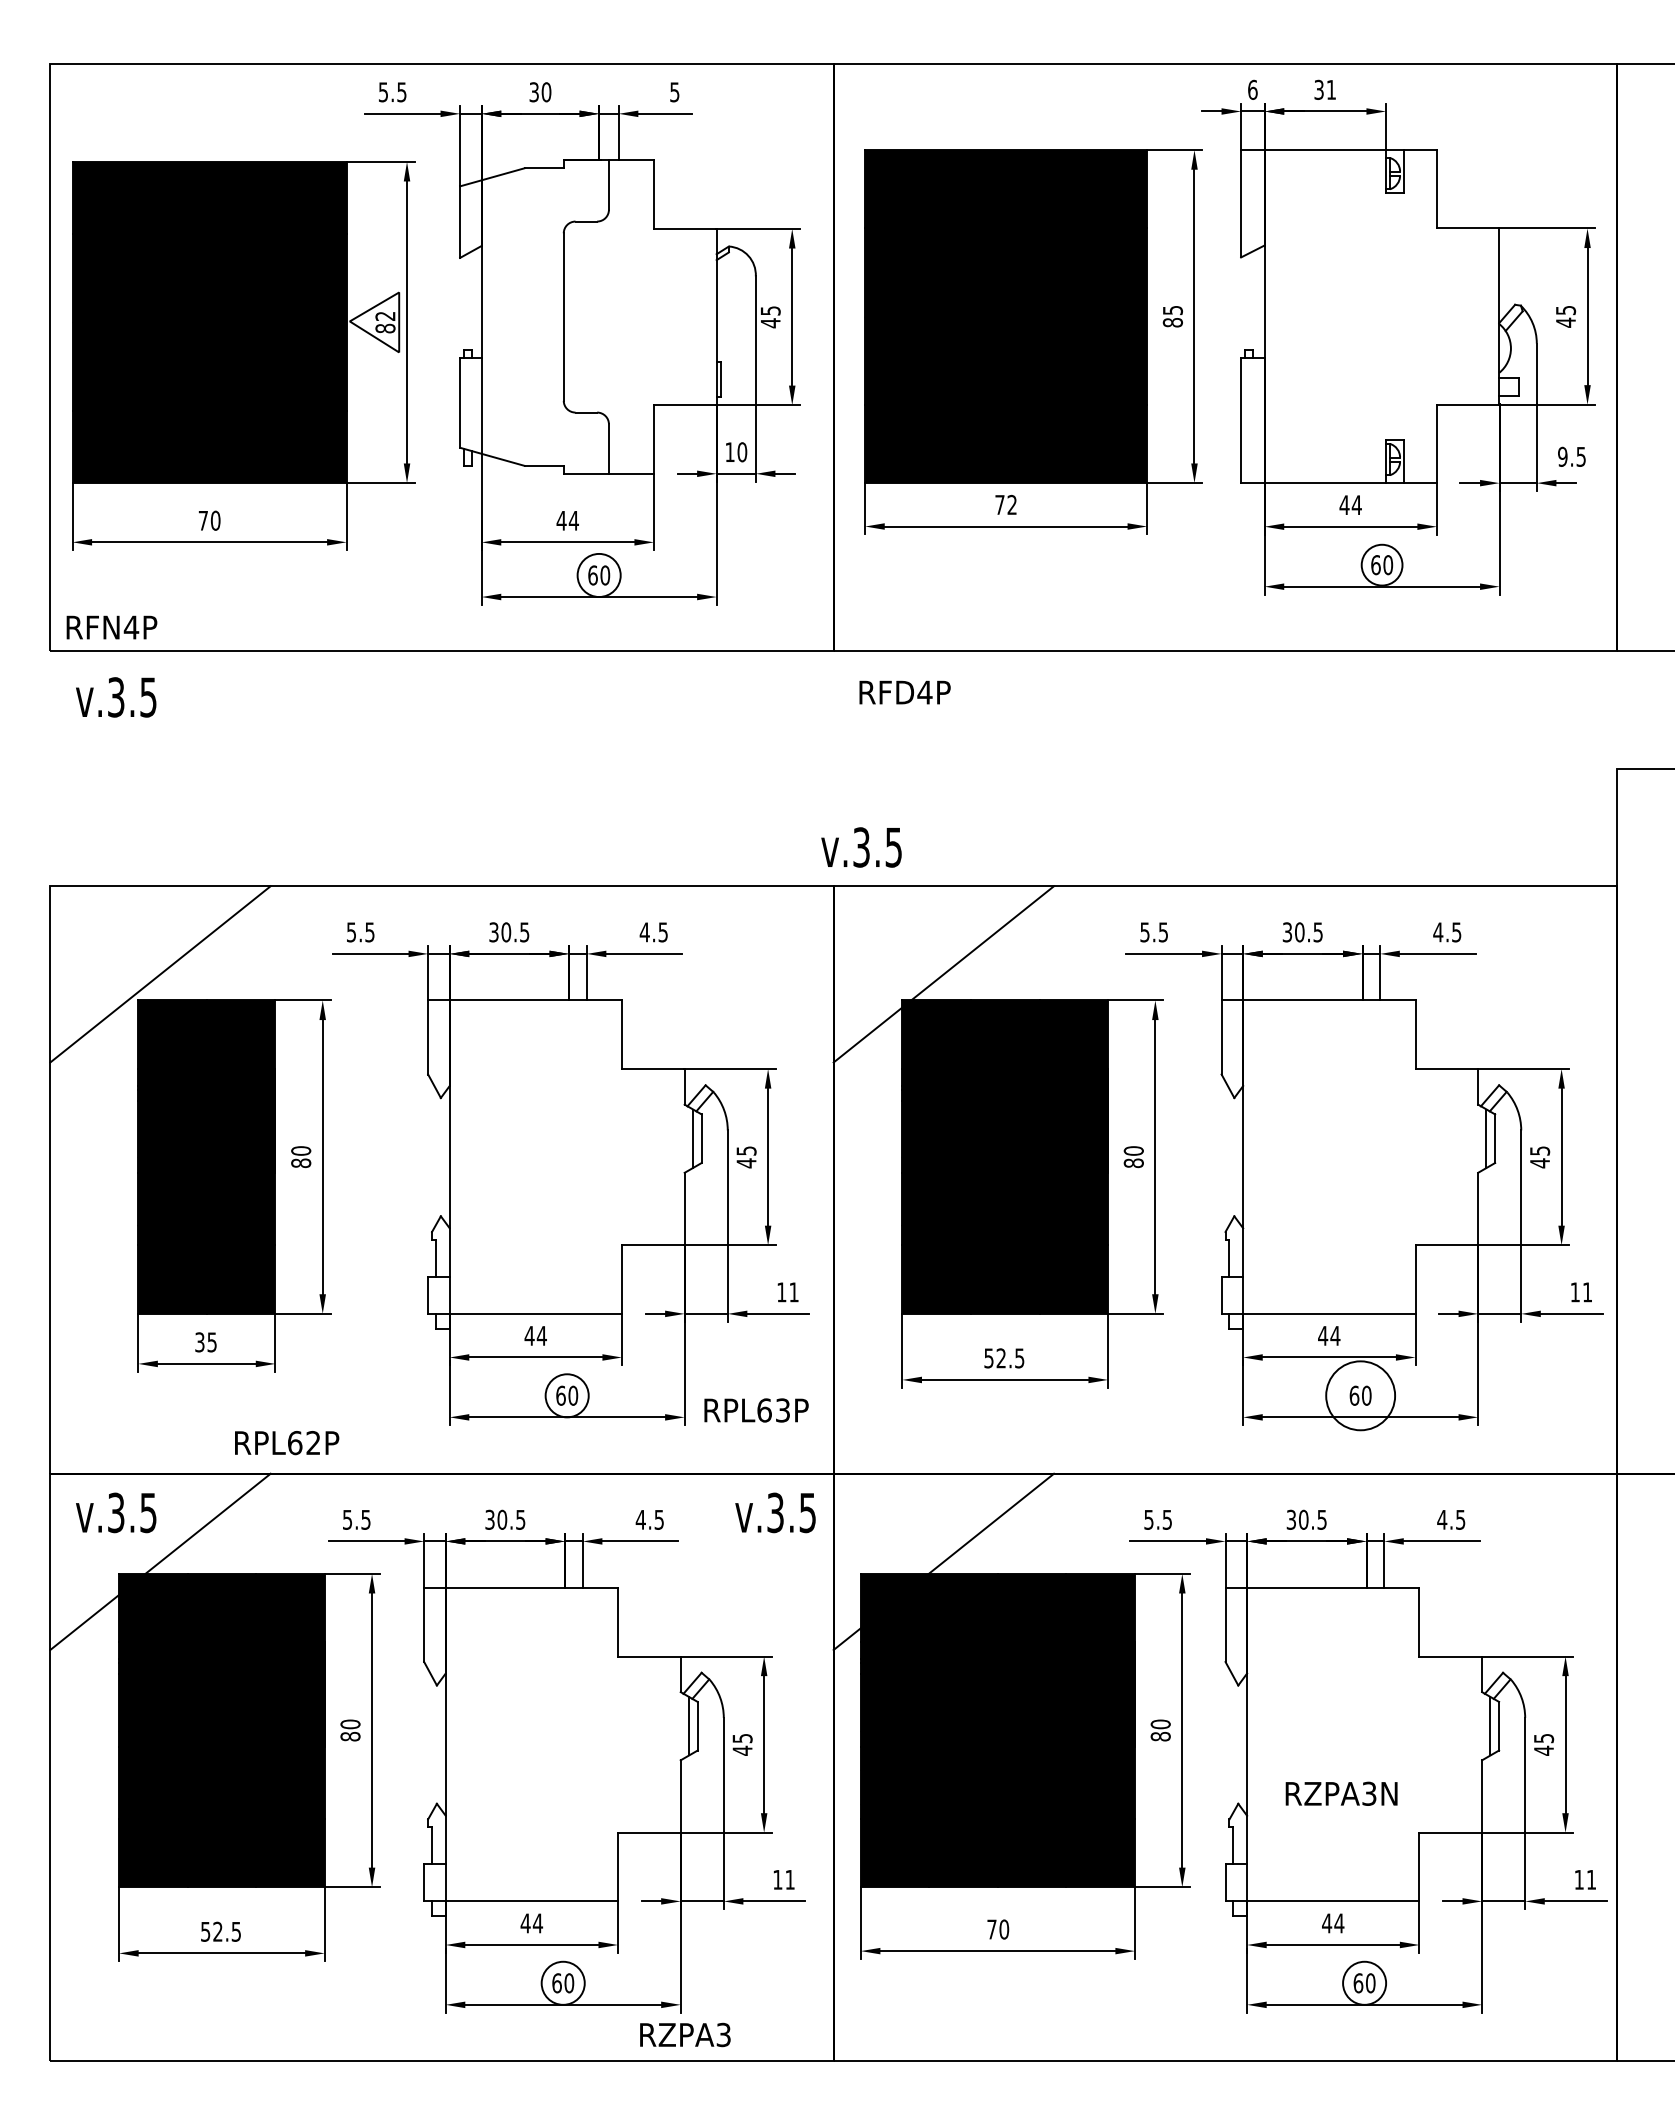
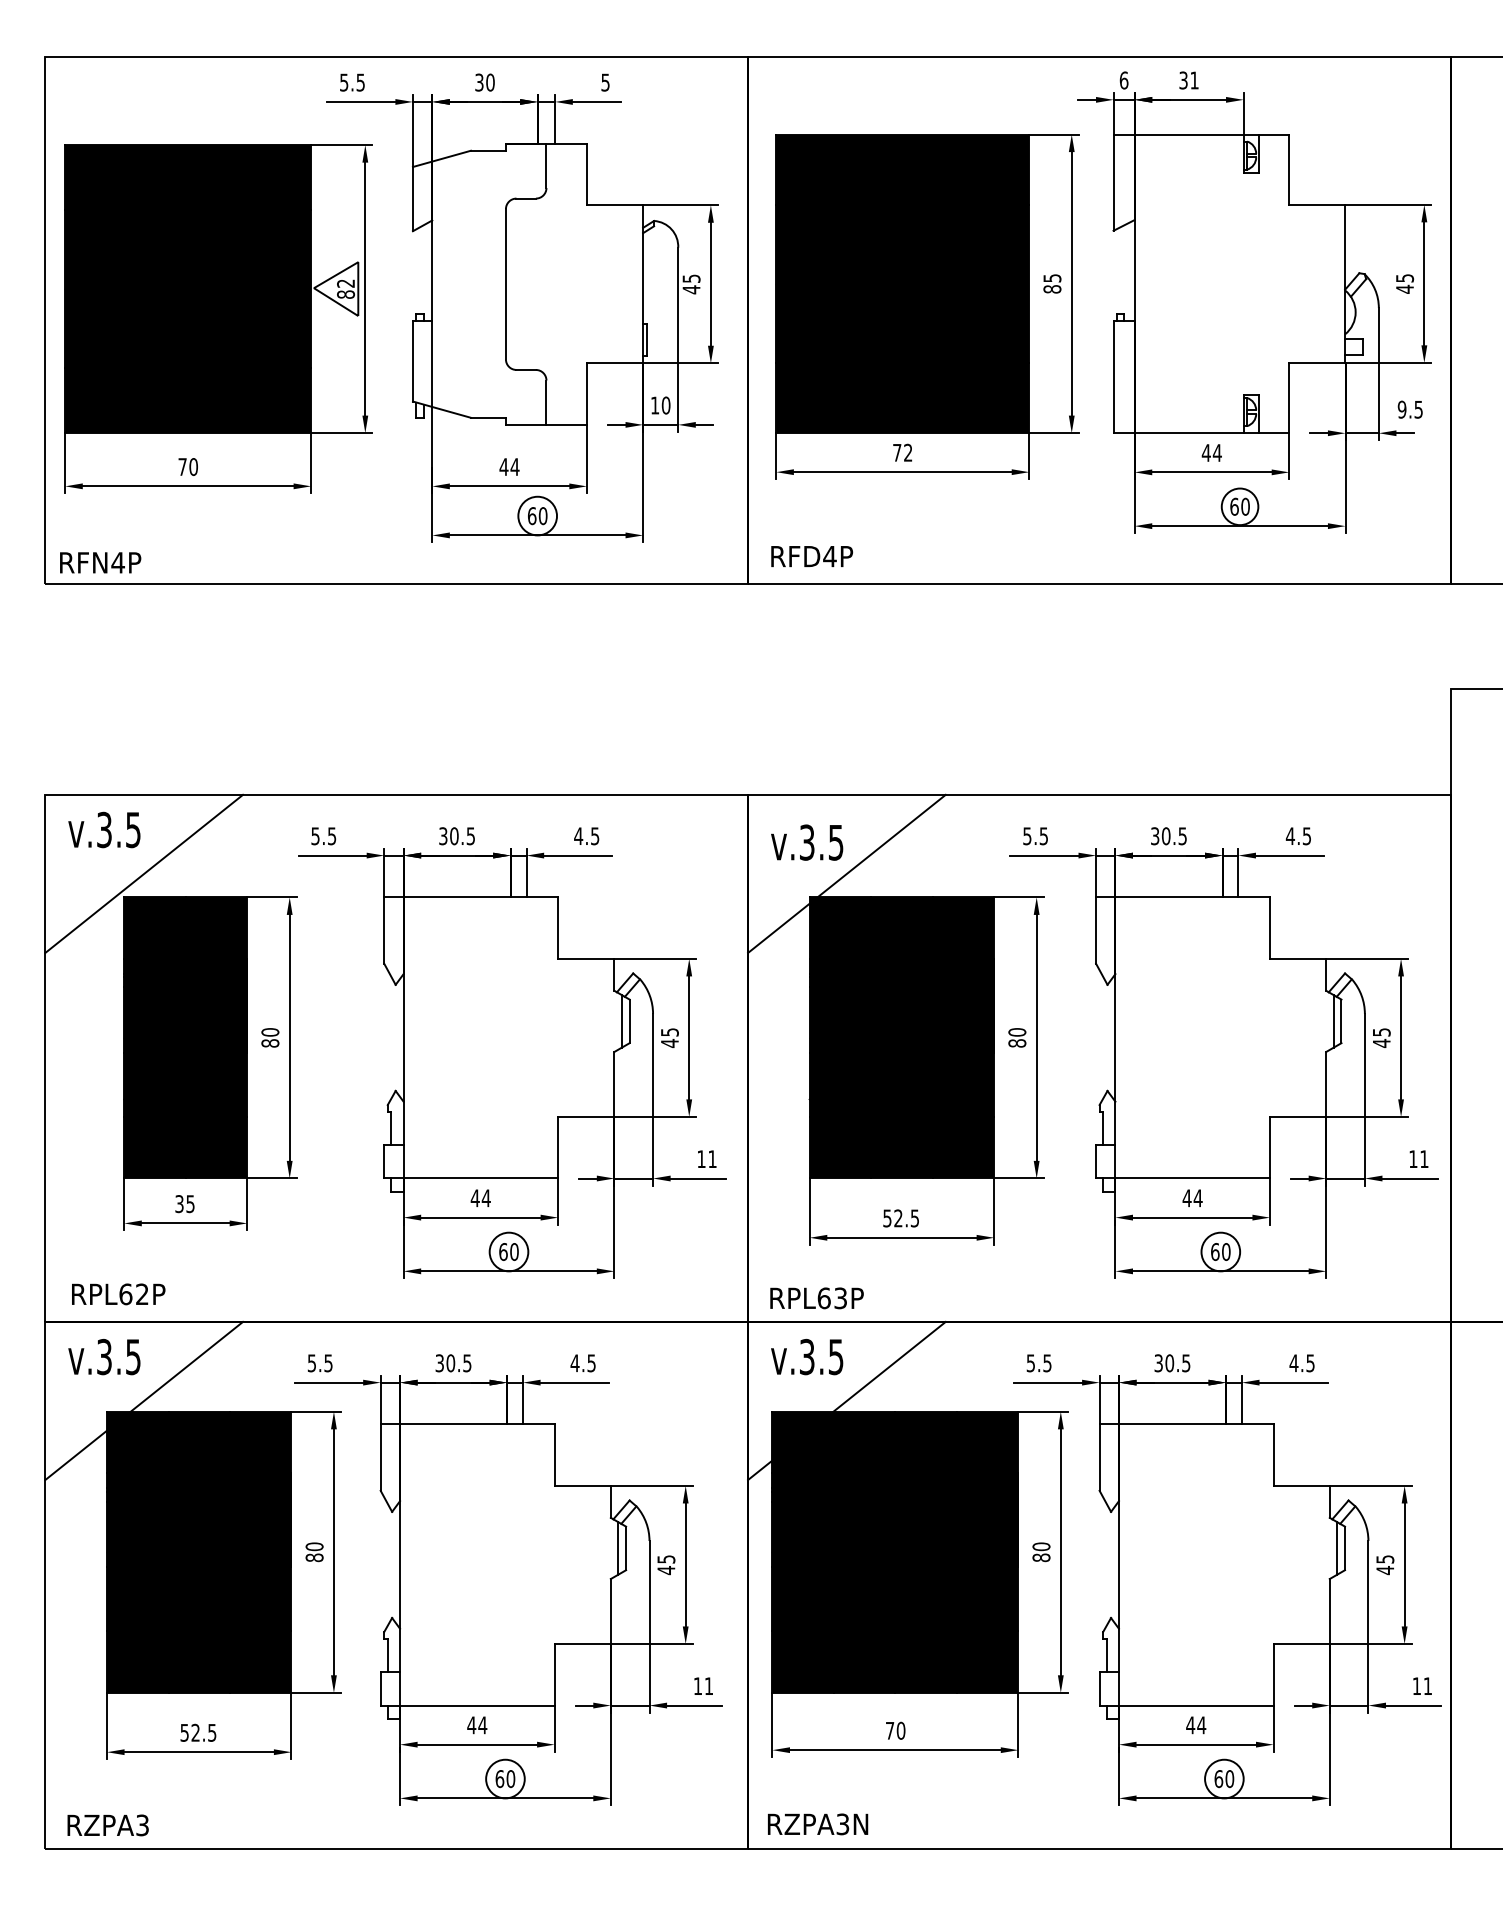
text: (904, 692) -> (811, 556), moved
text: (116, 697) -> (104, 830), moved
text: (861, 847) -> (807, 842), moved
circle: (1360, 1395) -> (1220, 1251), size x0.62
text: (756, 1410) -> (816, 1298), moved
text: (287, 1443) -> (119, 1294), moved
text: (775, 1512) -> (807, 1356), moved
text: (1341, 1793) -> (817, 1824), moved
text: (685, 2034) -> (108, 1824), moved

